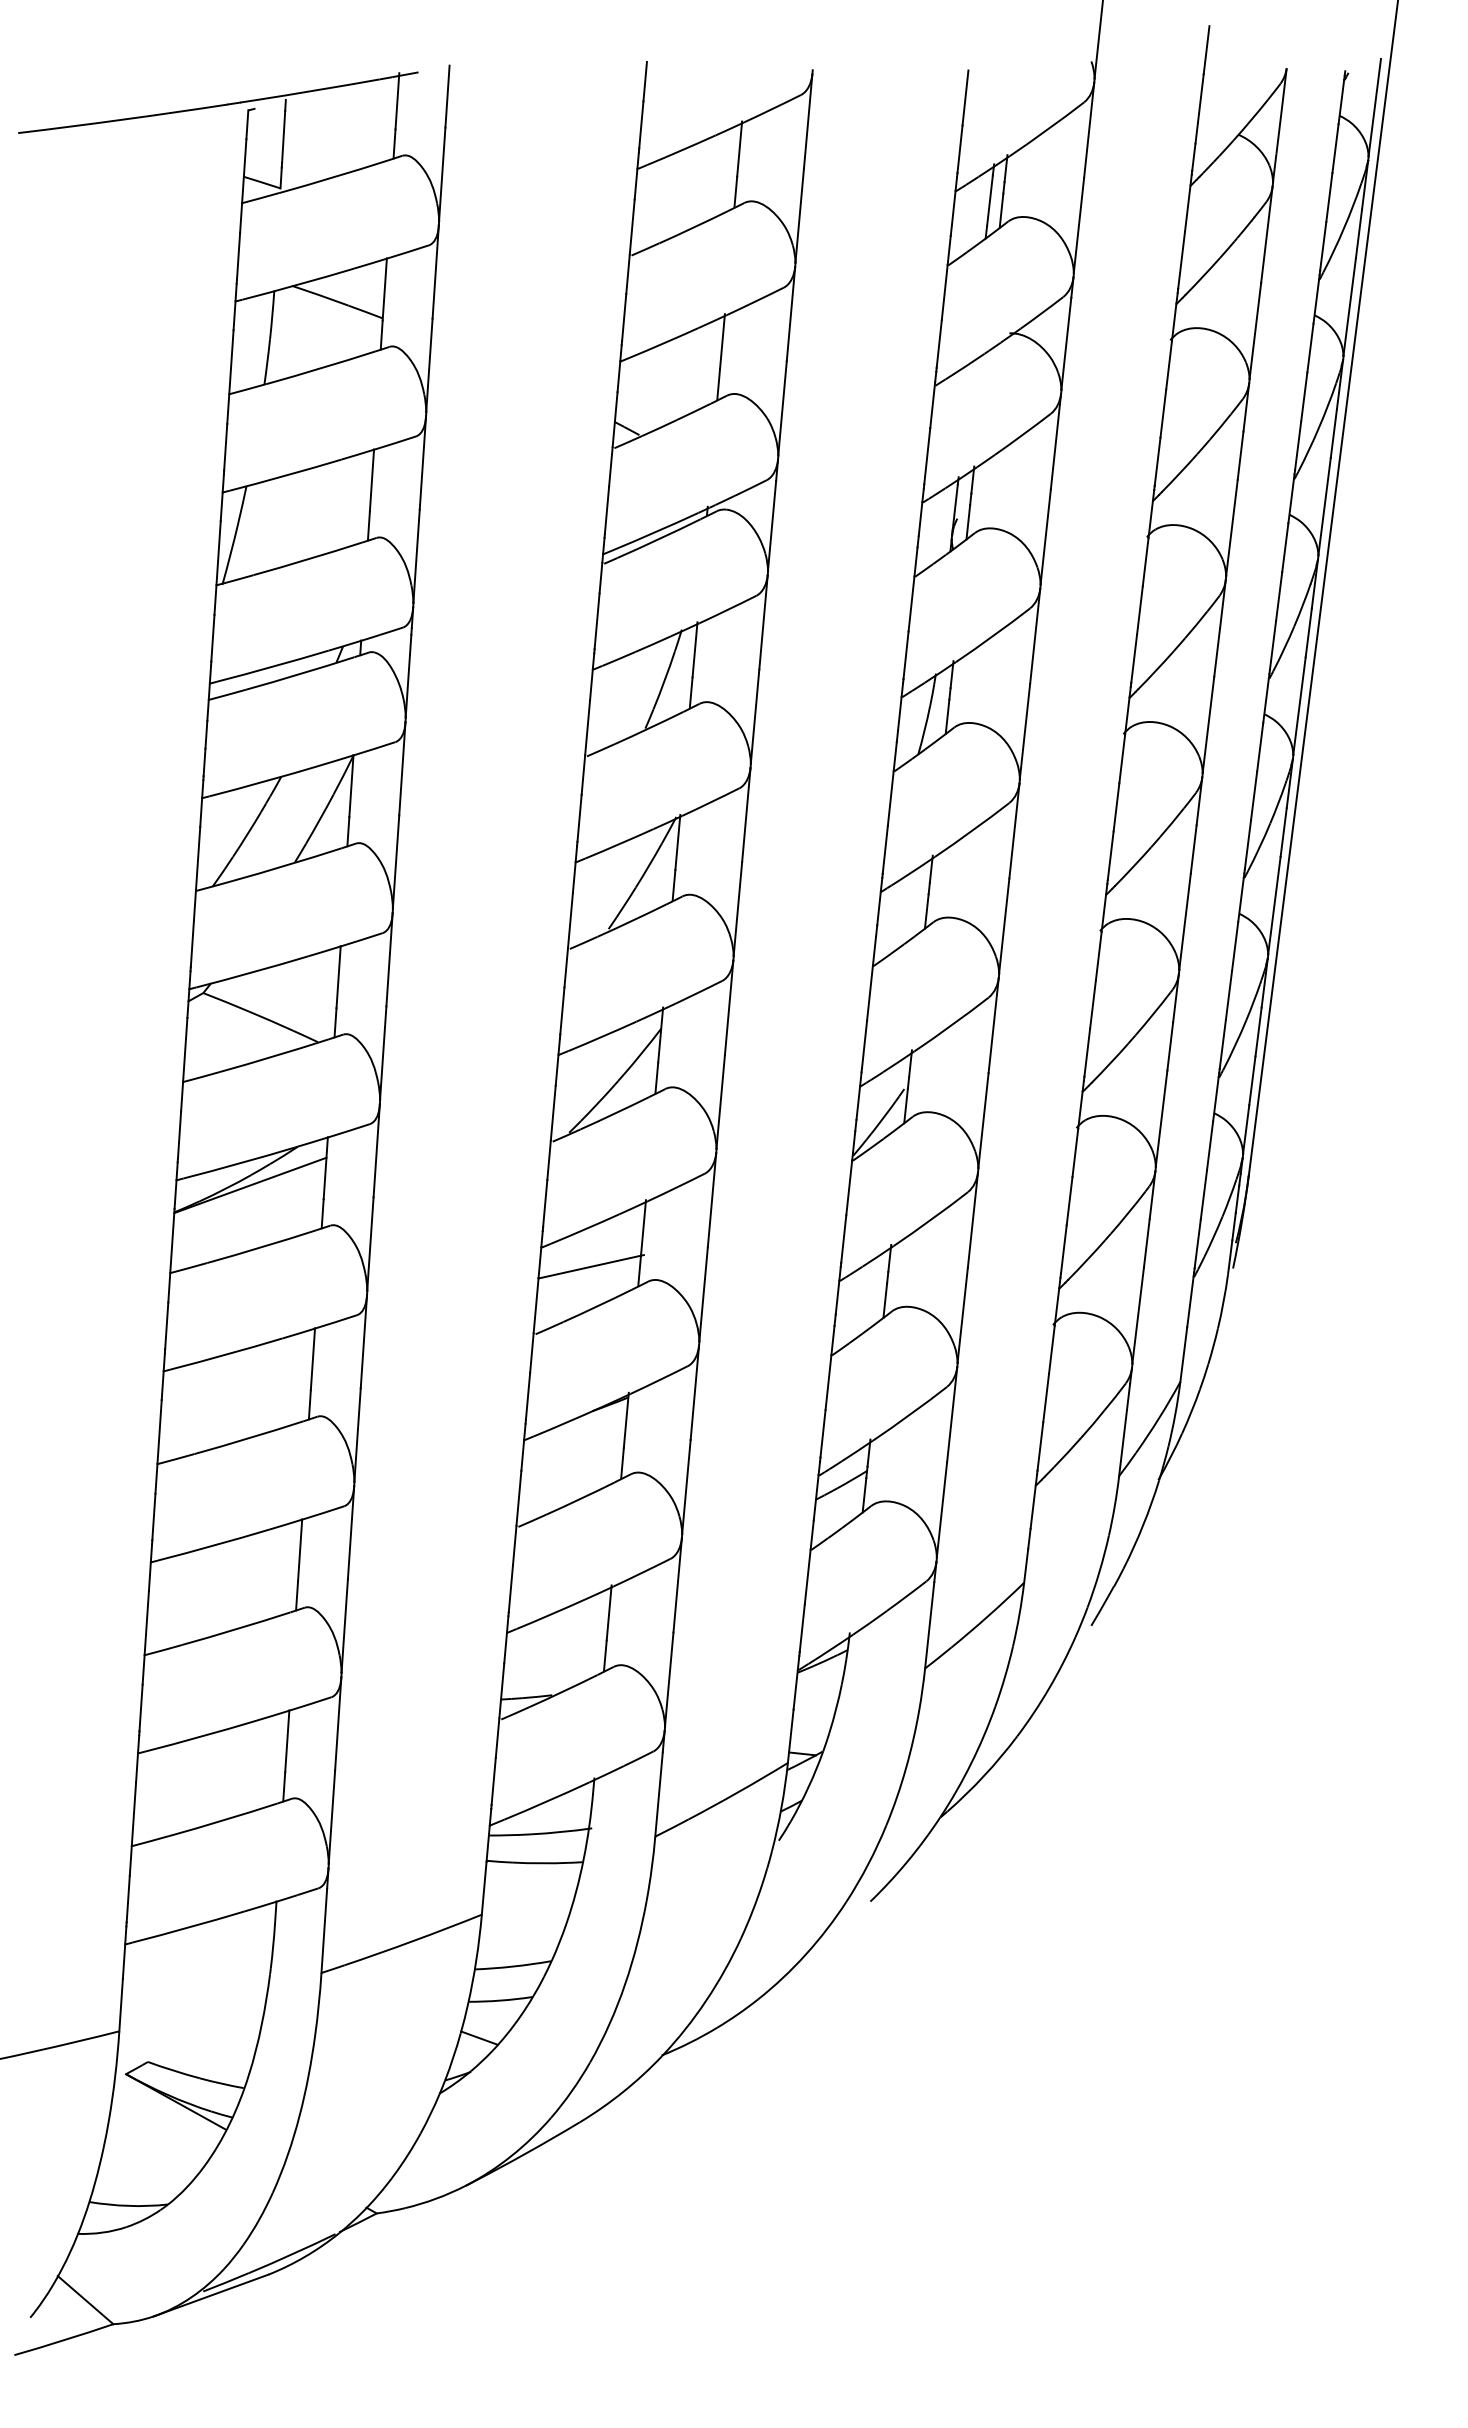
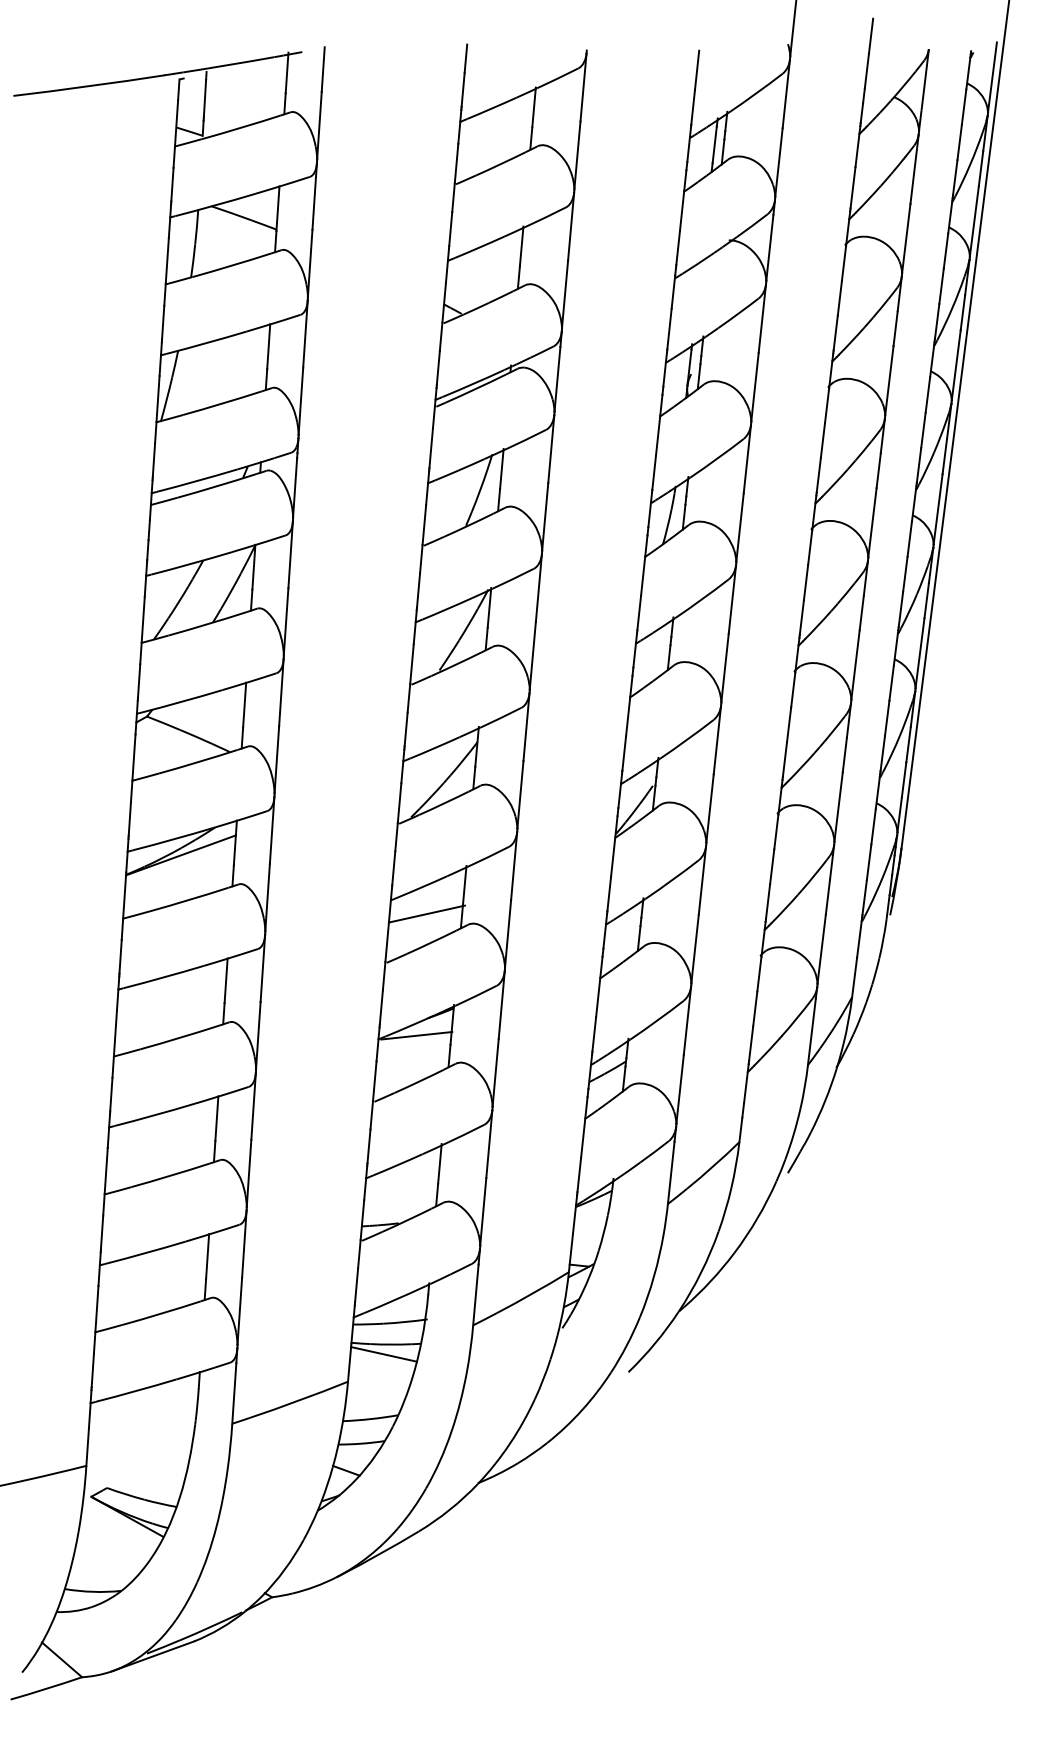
line: (577, 1435) -> (417, 1035), added
line: (531, 1876) -> (383, 1354), added

